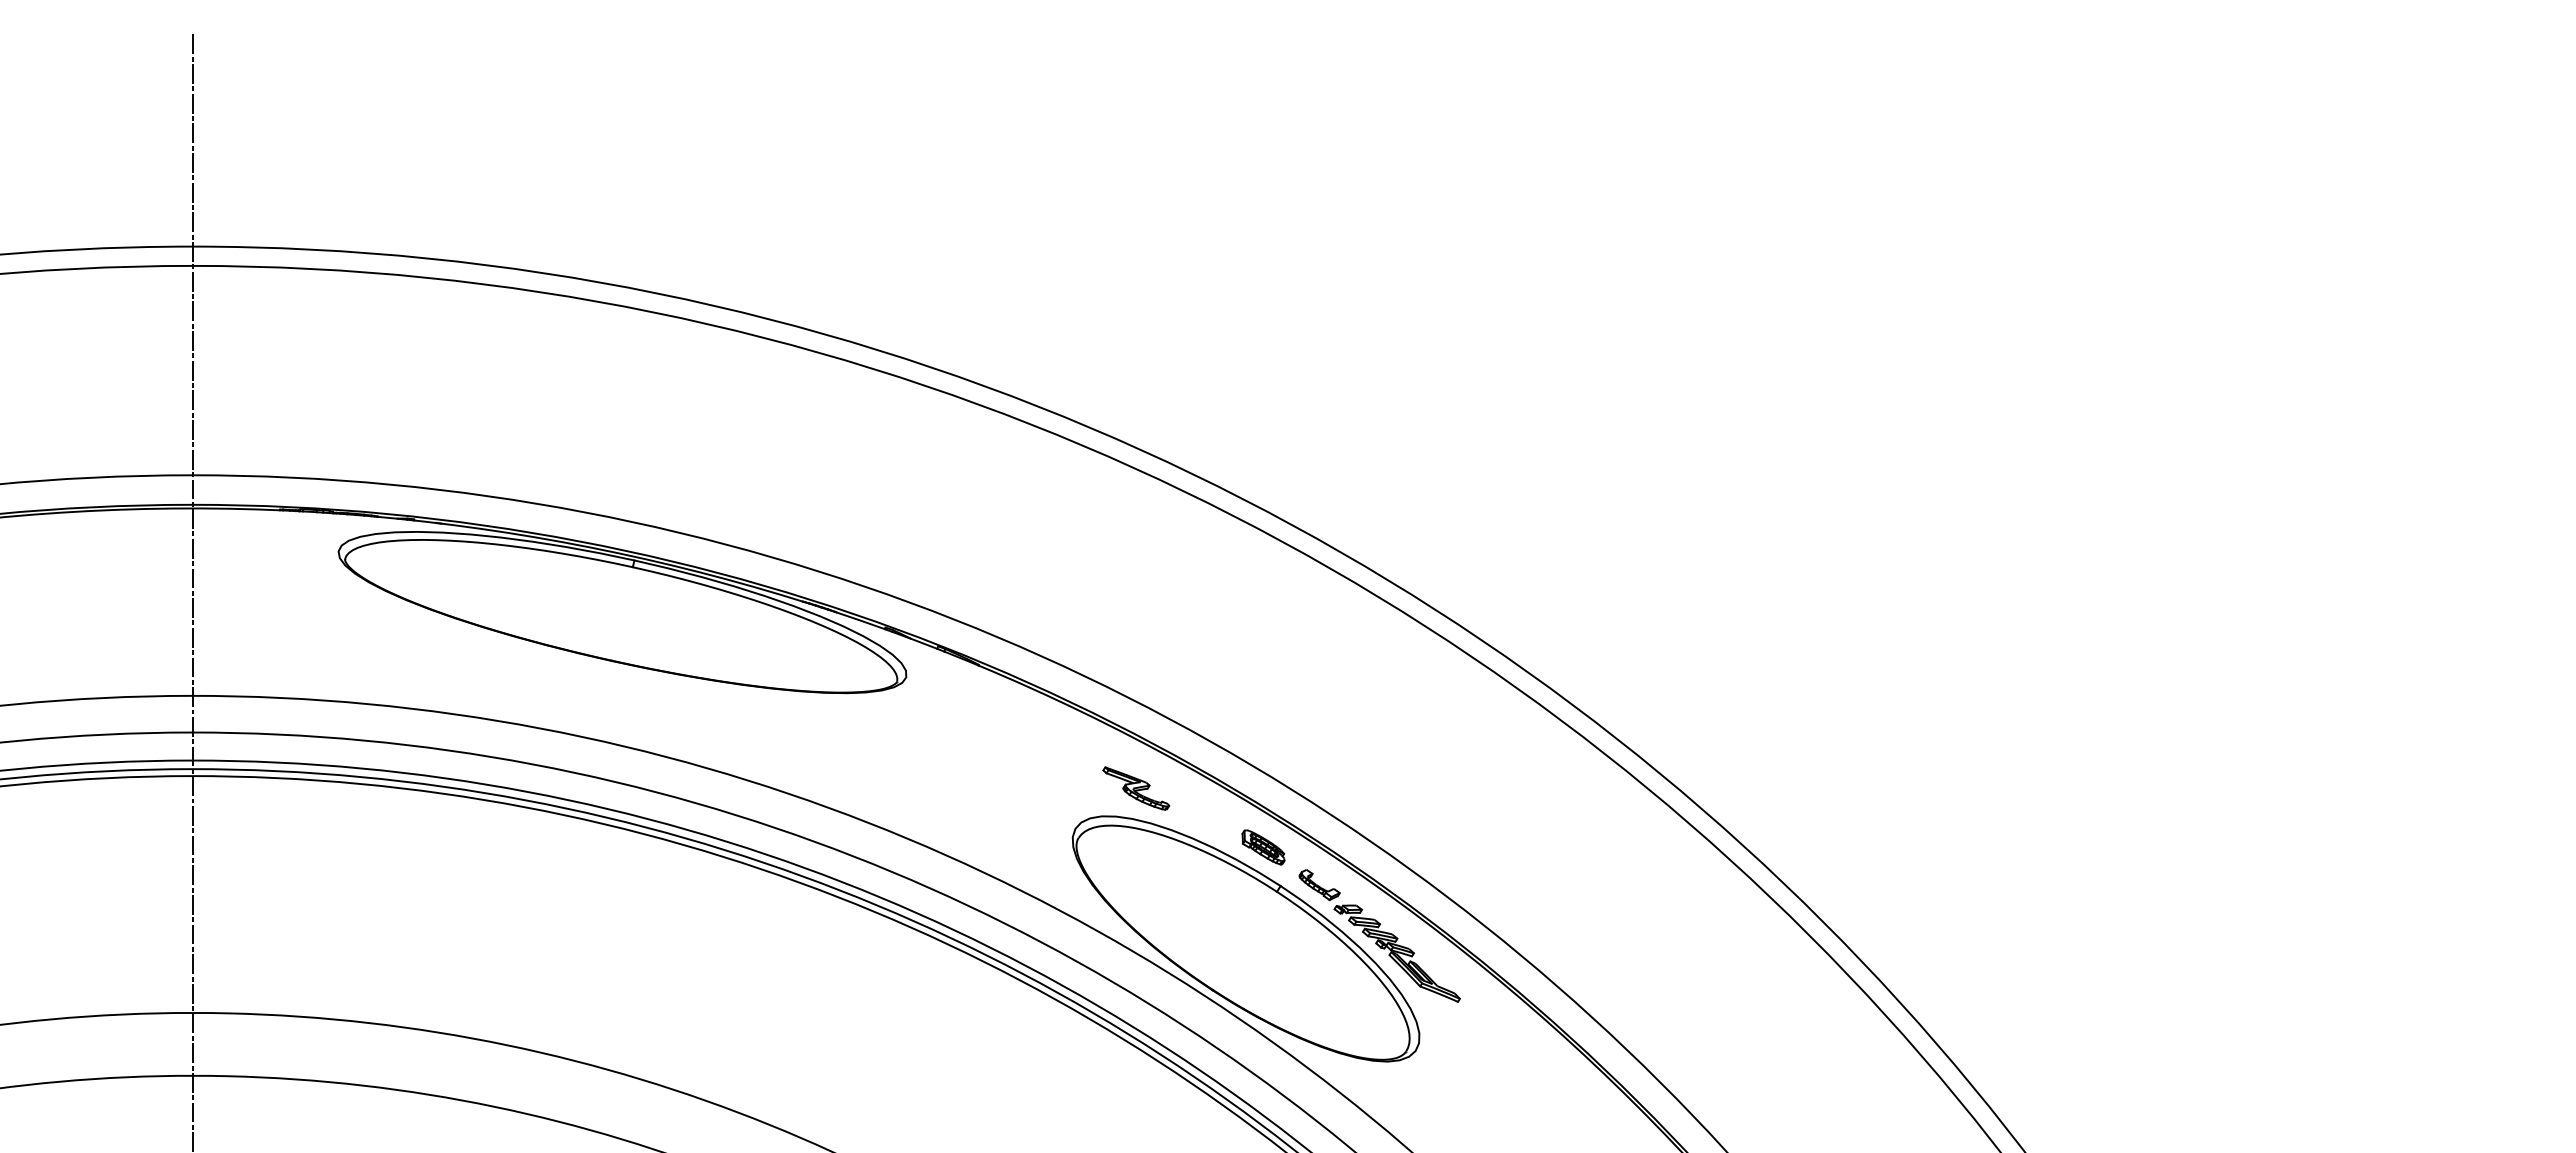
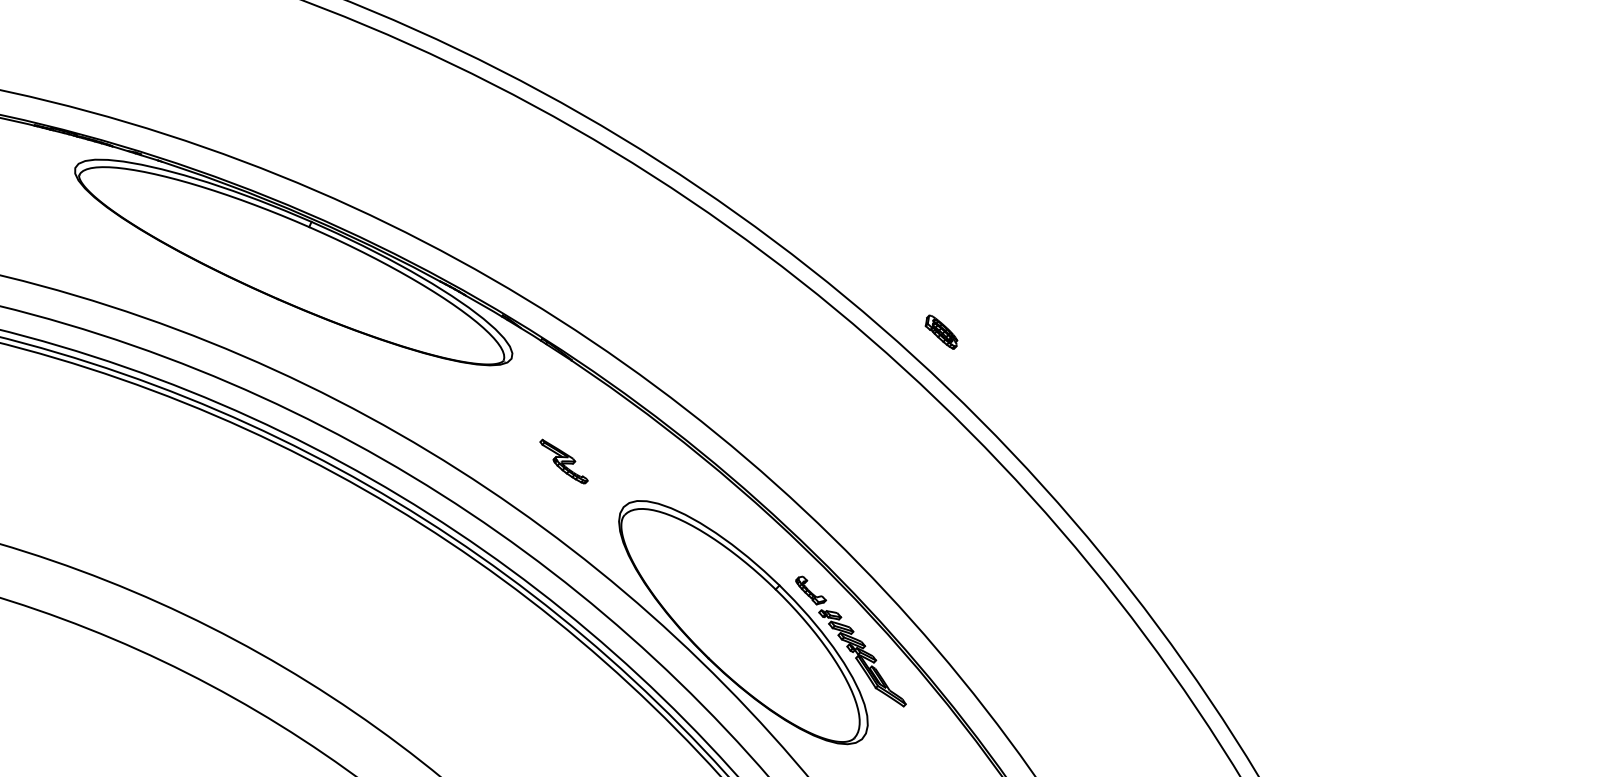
part: (1136, 788) -> (564, 461), moved
part: (1263, 847) -> (941, 332), moved

